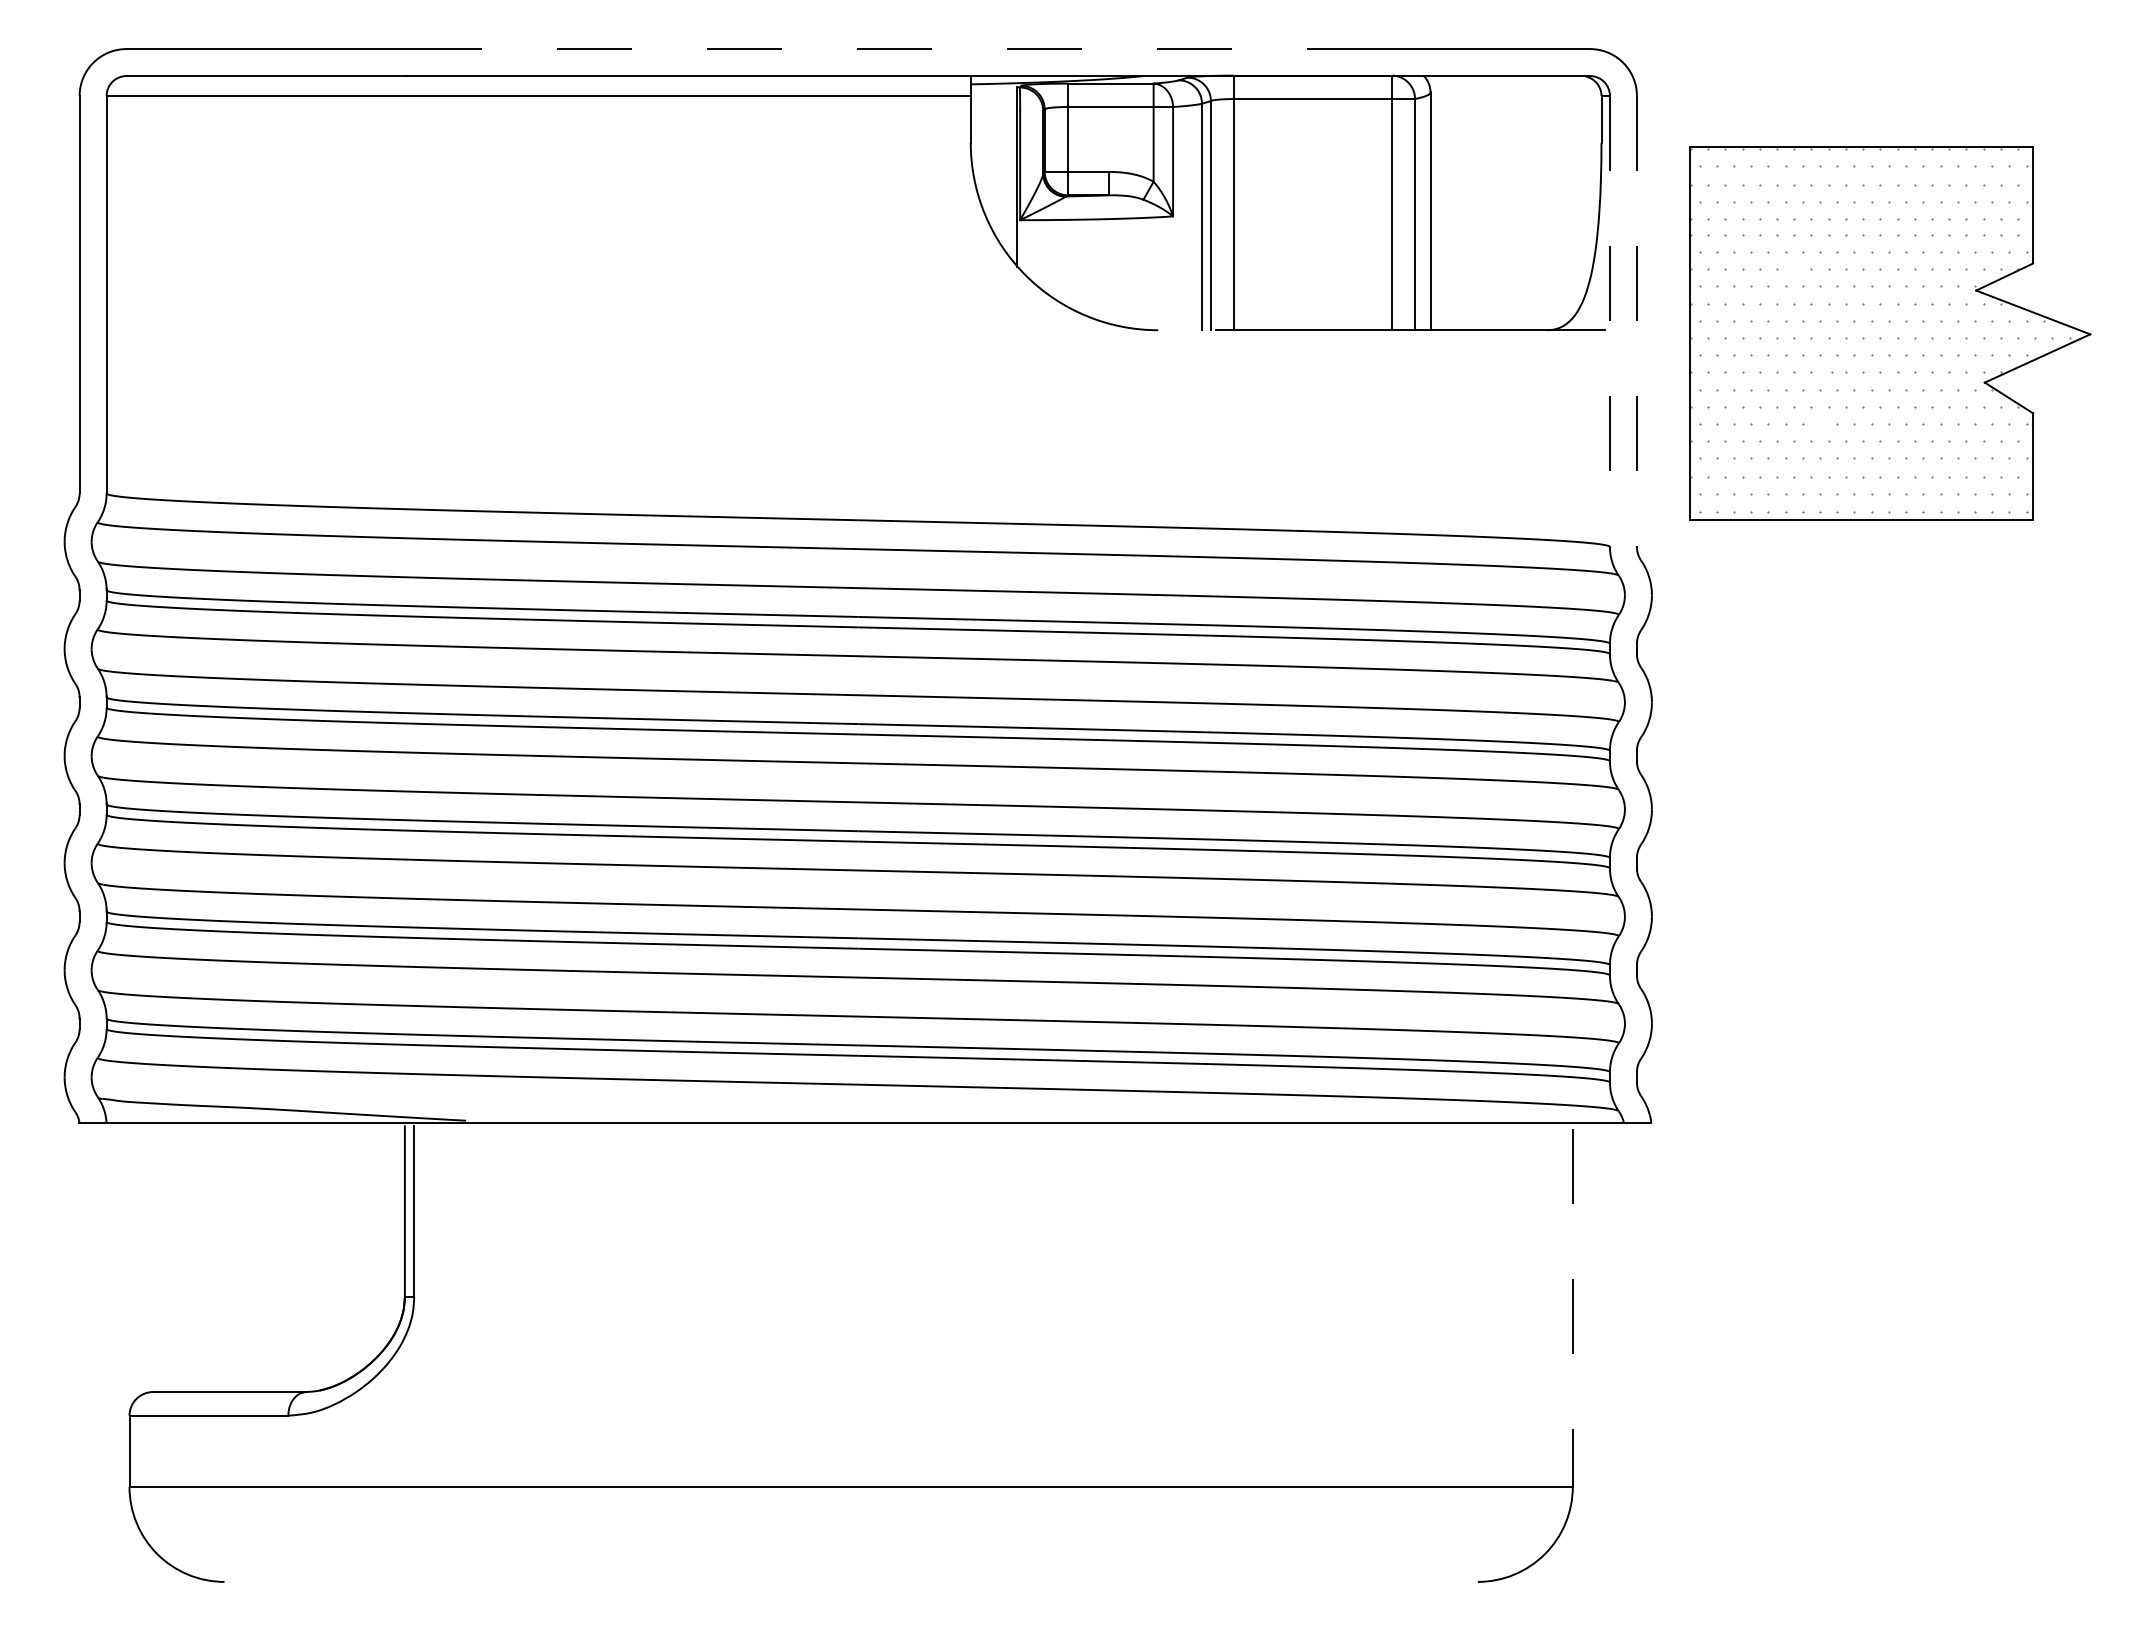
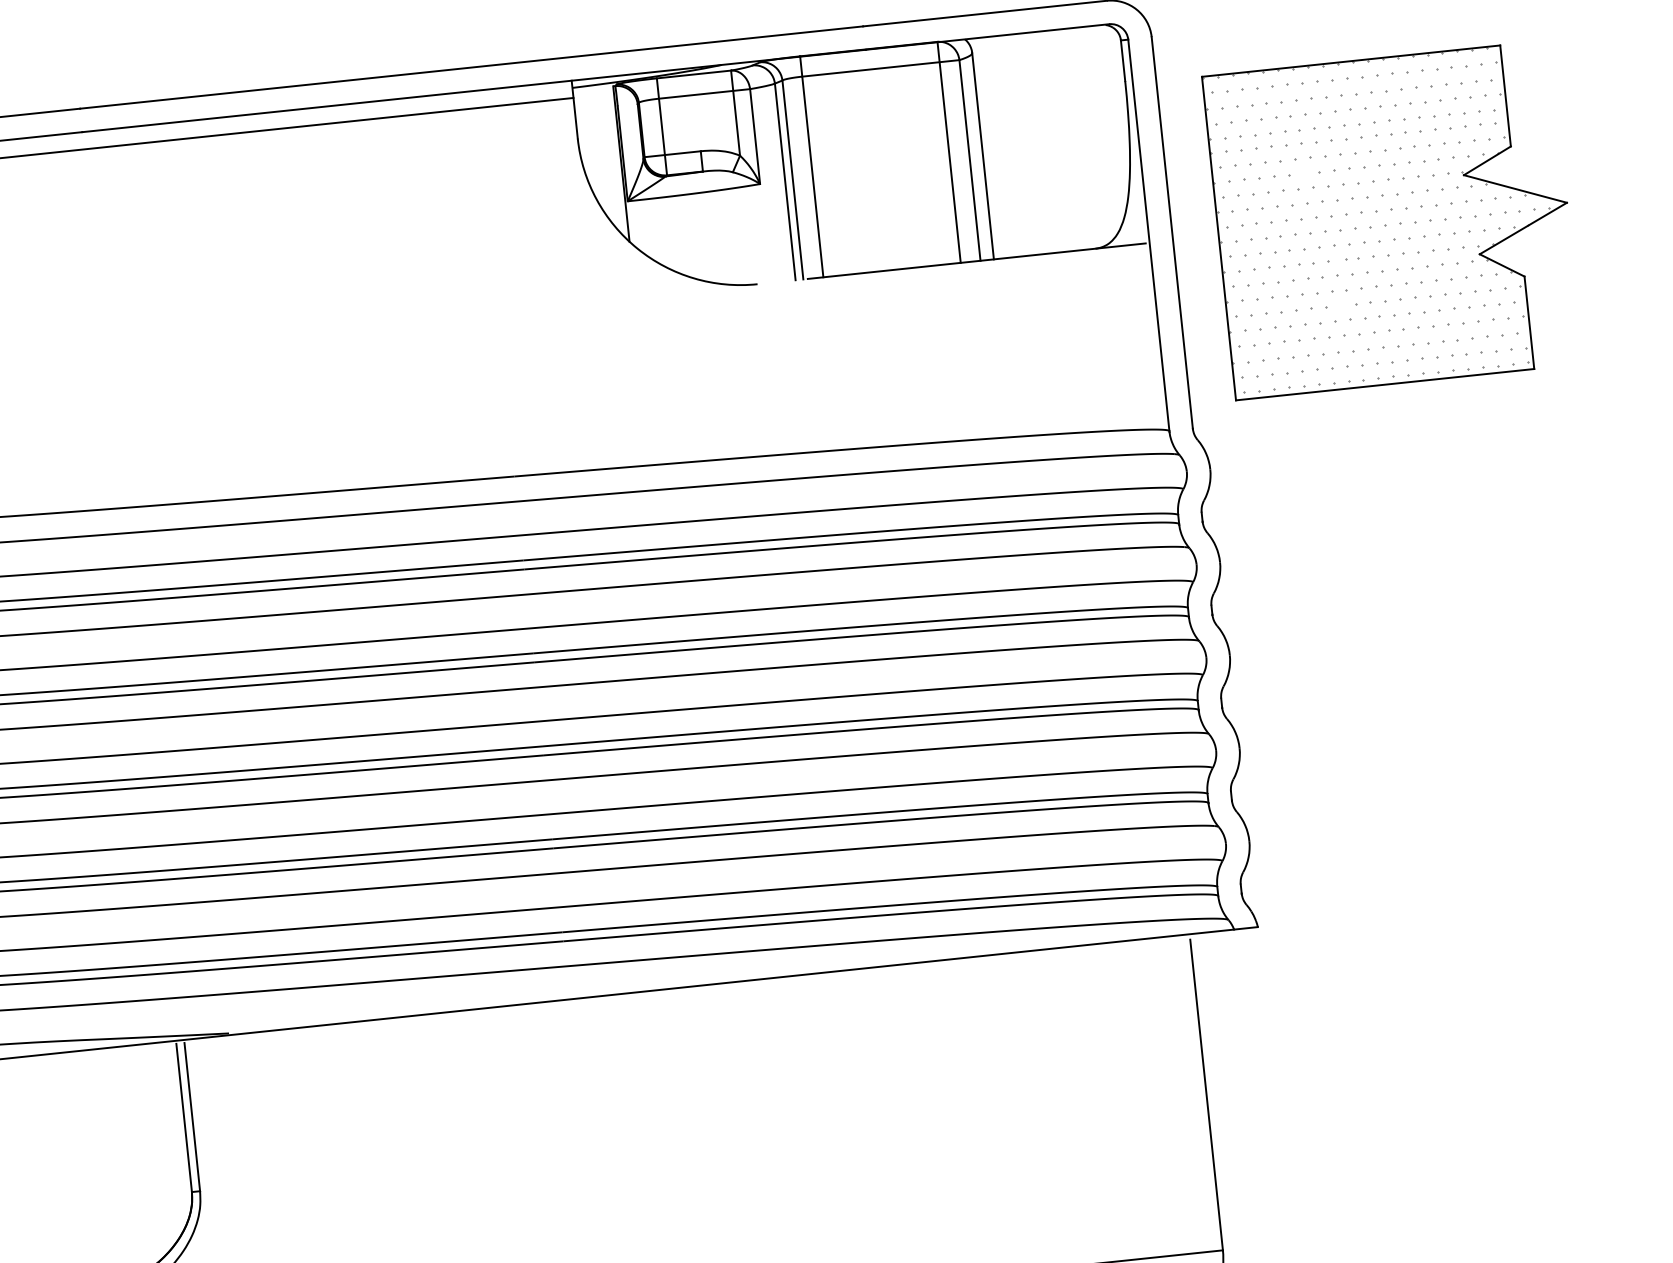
line: (858, 49) -> (471, 67), dashed -> solid
line: (1609, 321) -> (1148, 235), dashed -> solid
line: (1636, 321) -> (1171, 233), dashed -> solid
line: (1572, 1307) -> (1206, 1094), dashed -> solid

